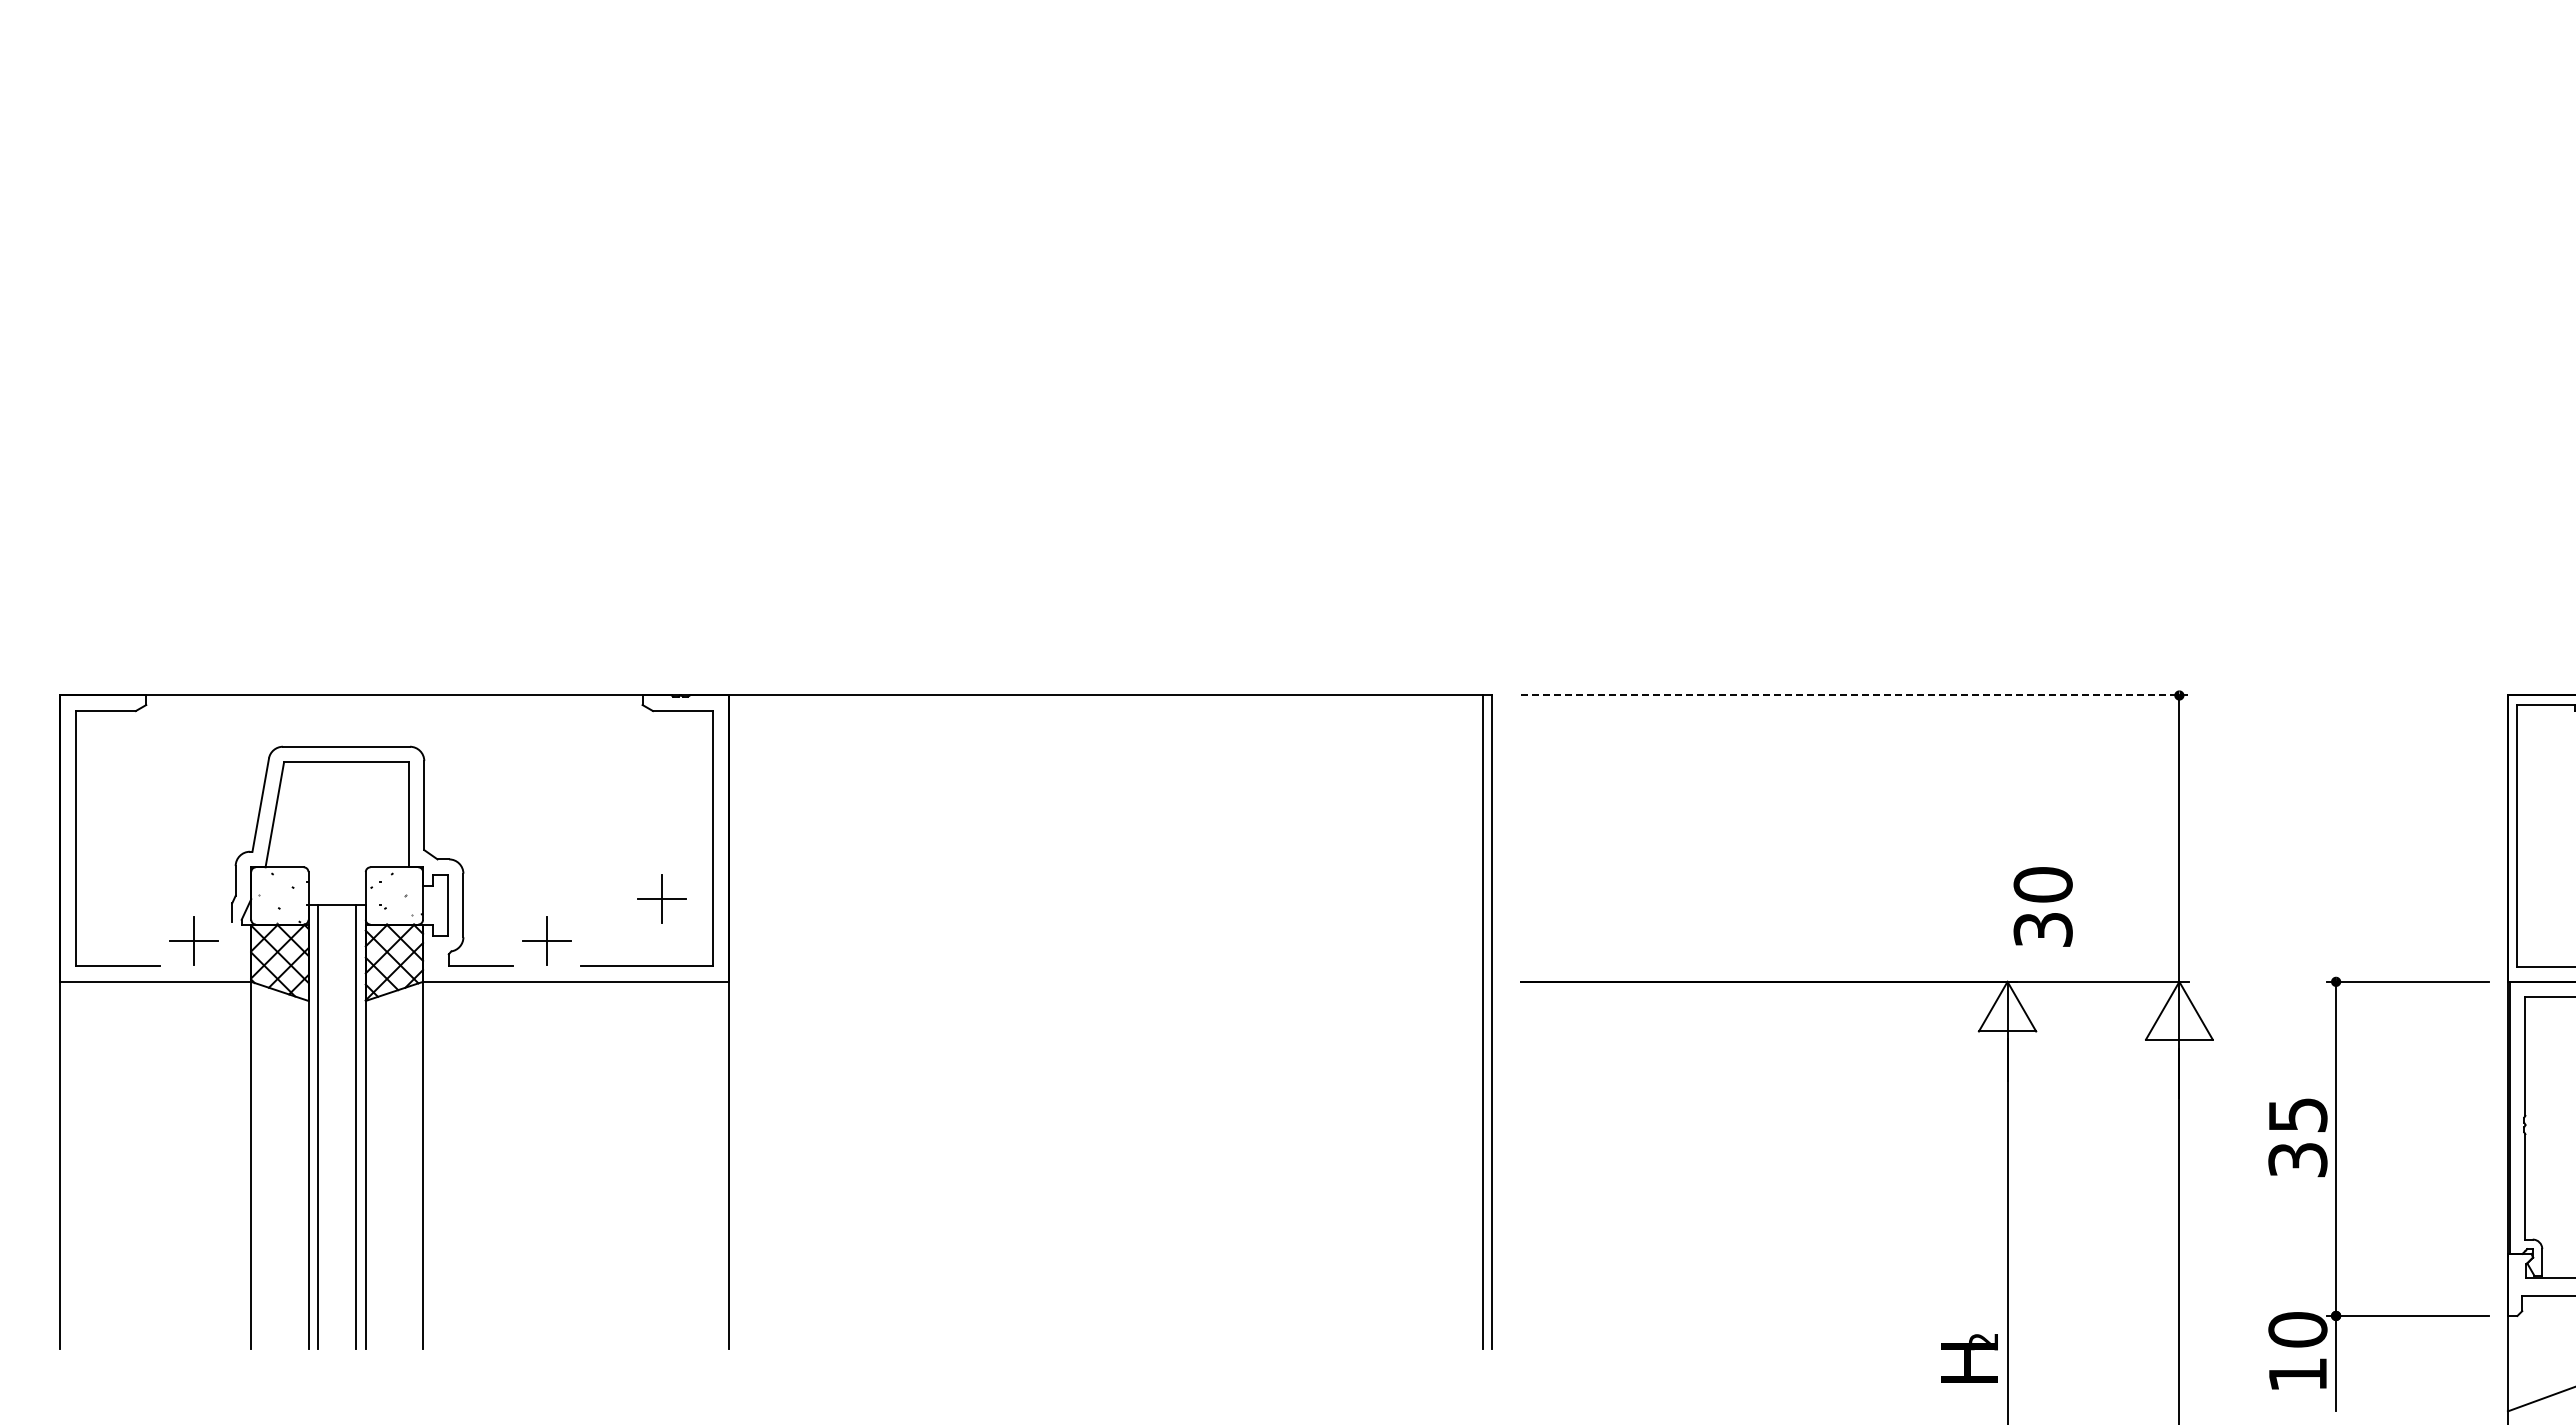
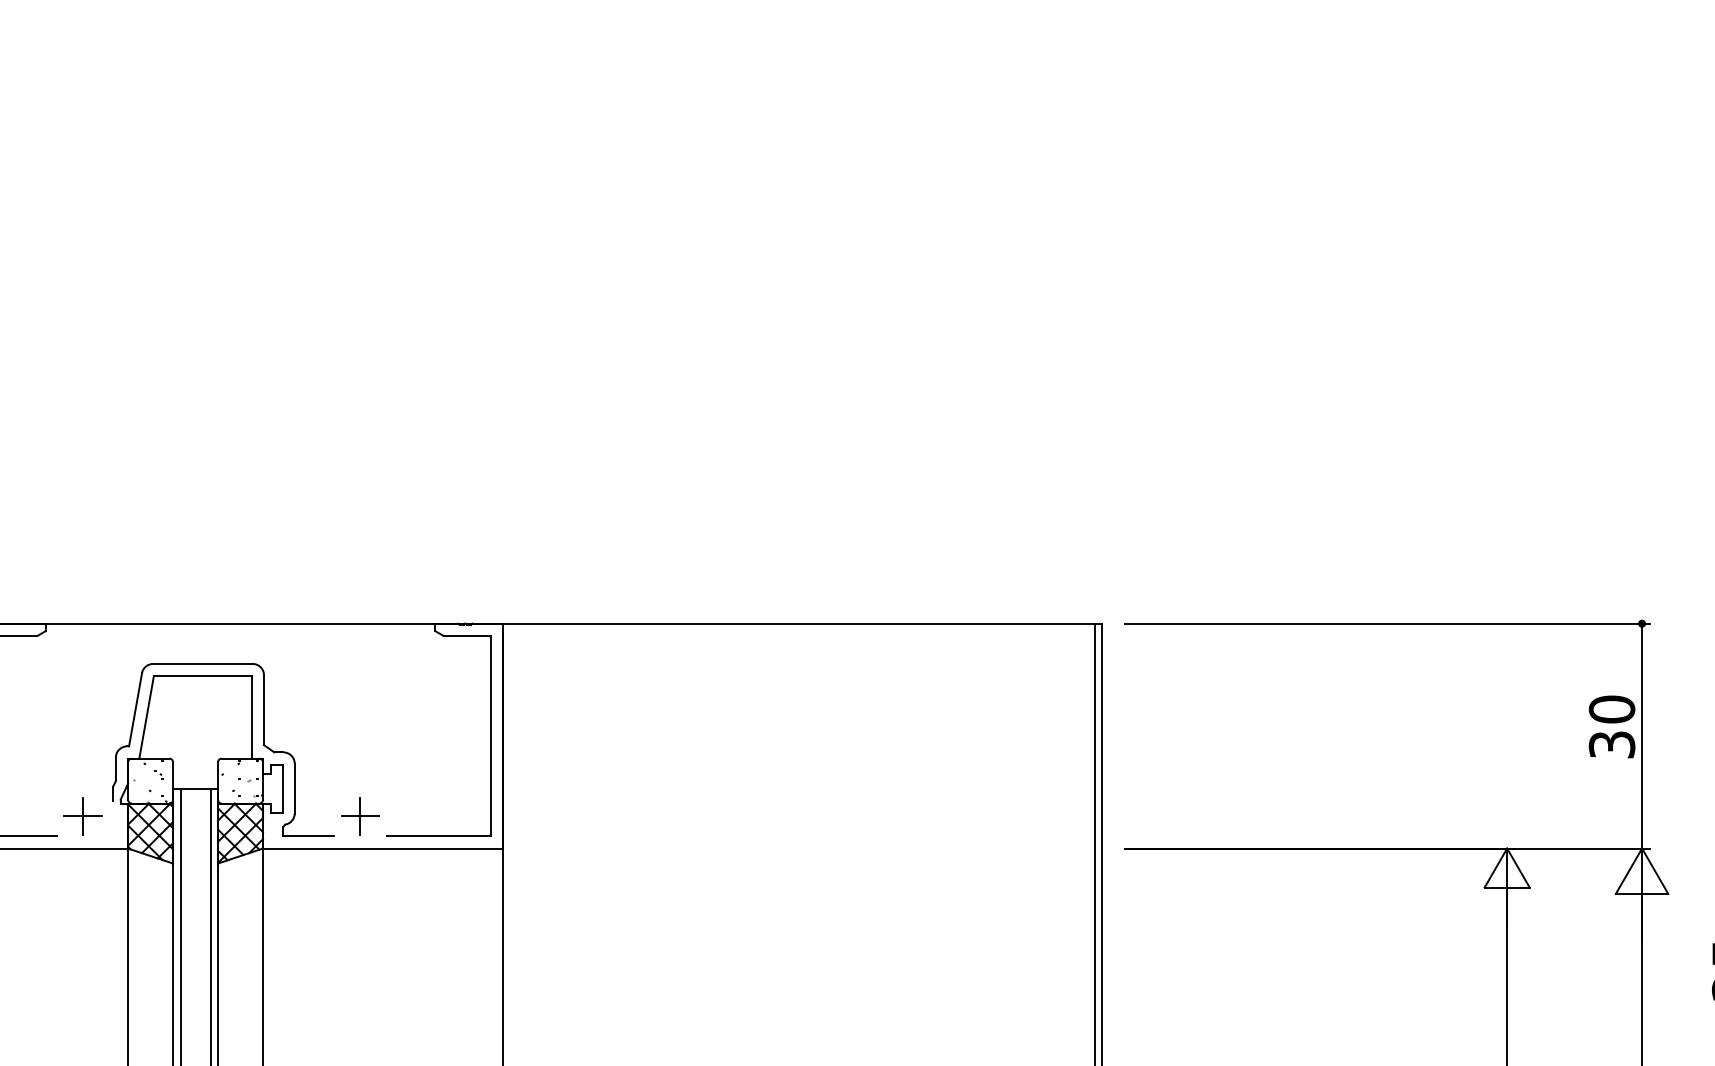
line: (1855, 695) -> (1387, 623), dashed -> solid
part: (661, 898) -> (450, 783), removed
text: (2042, 906) -> (1611, 726), moved

